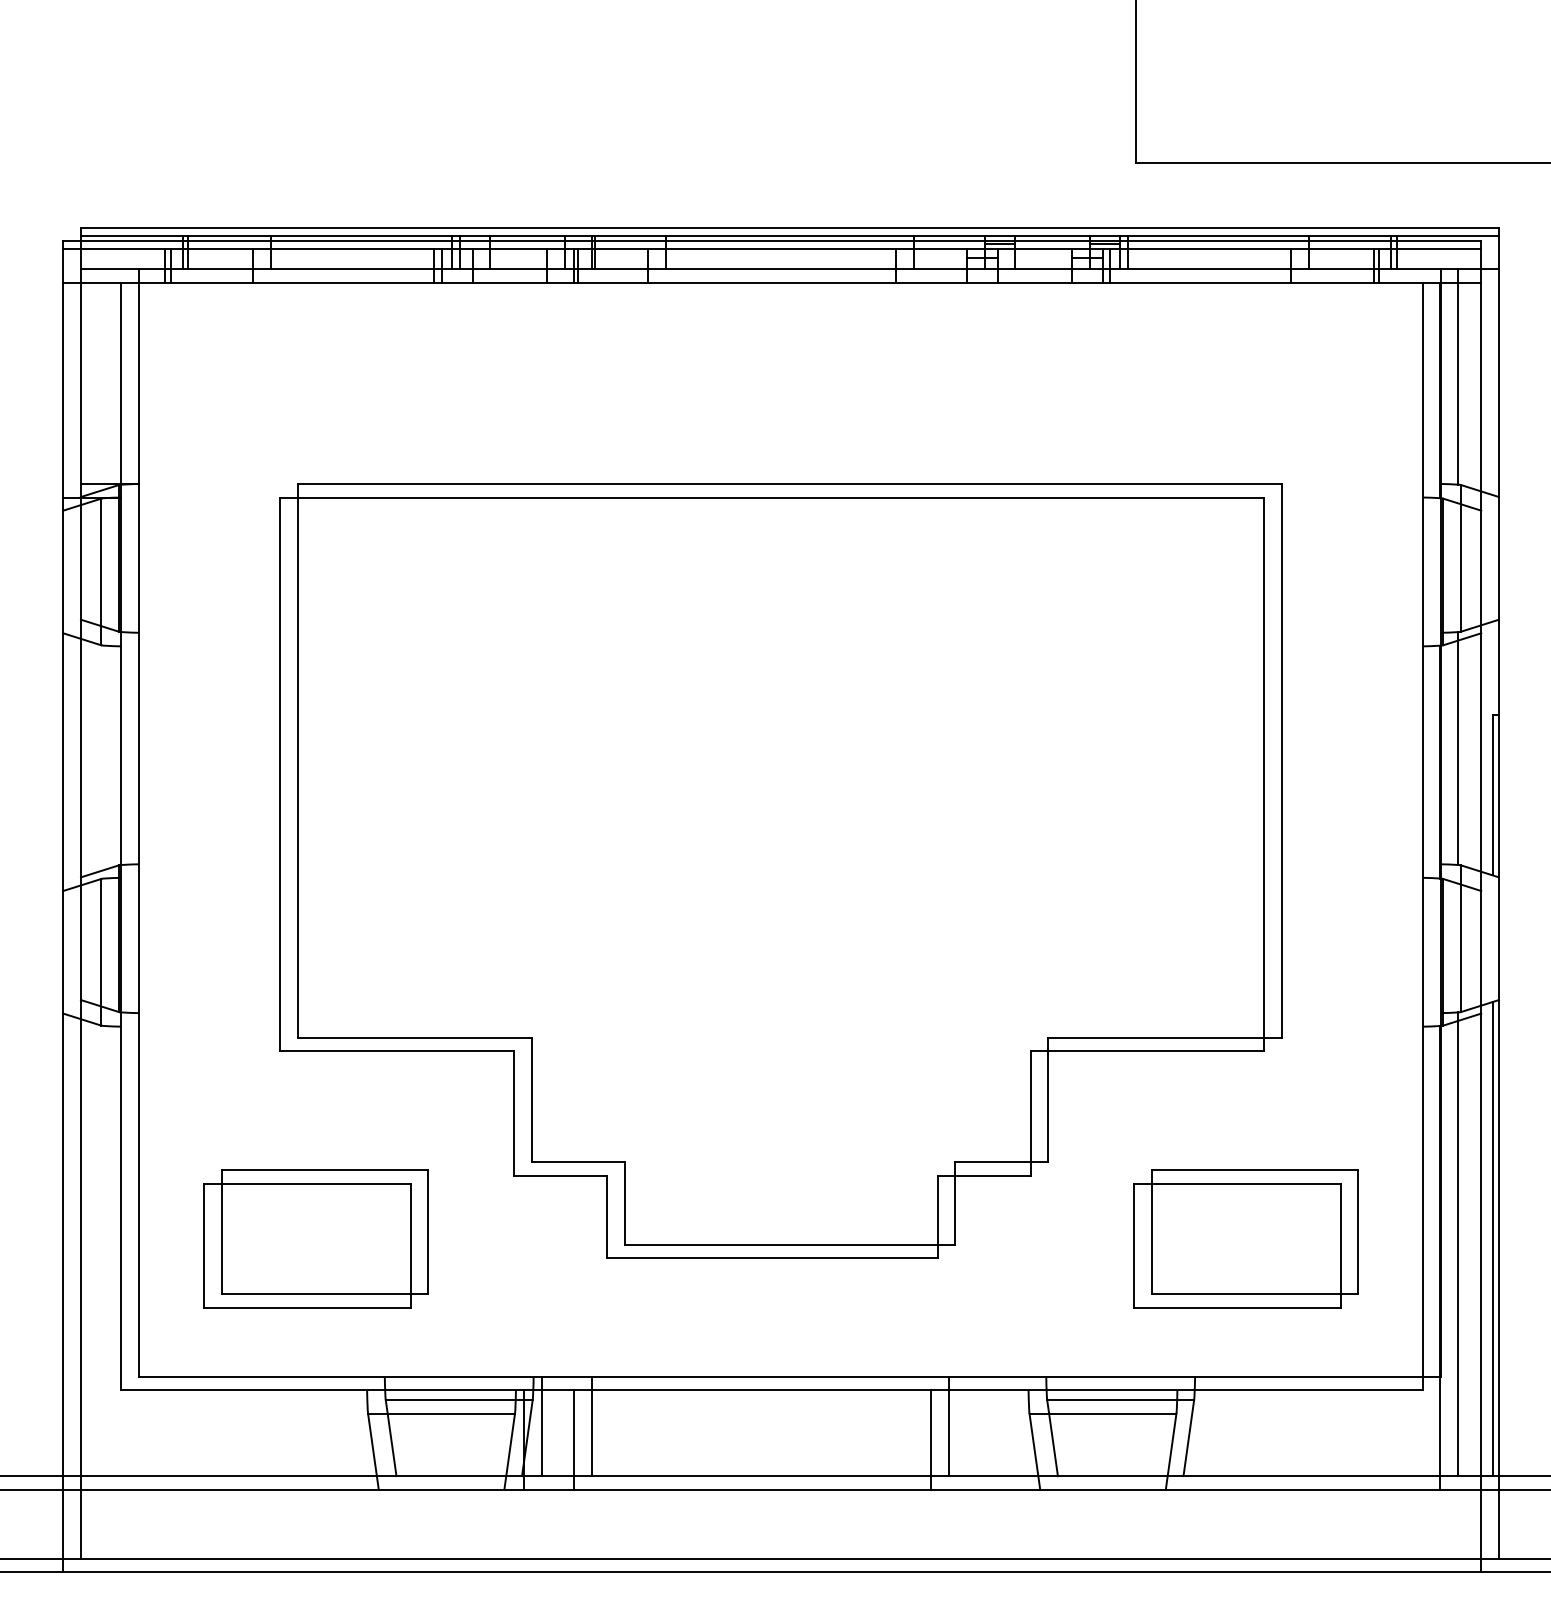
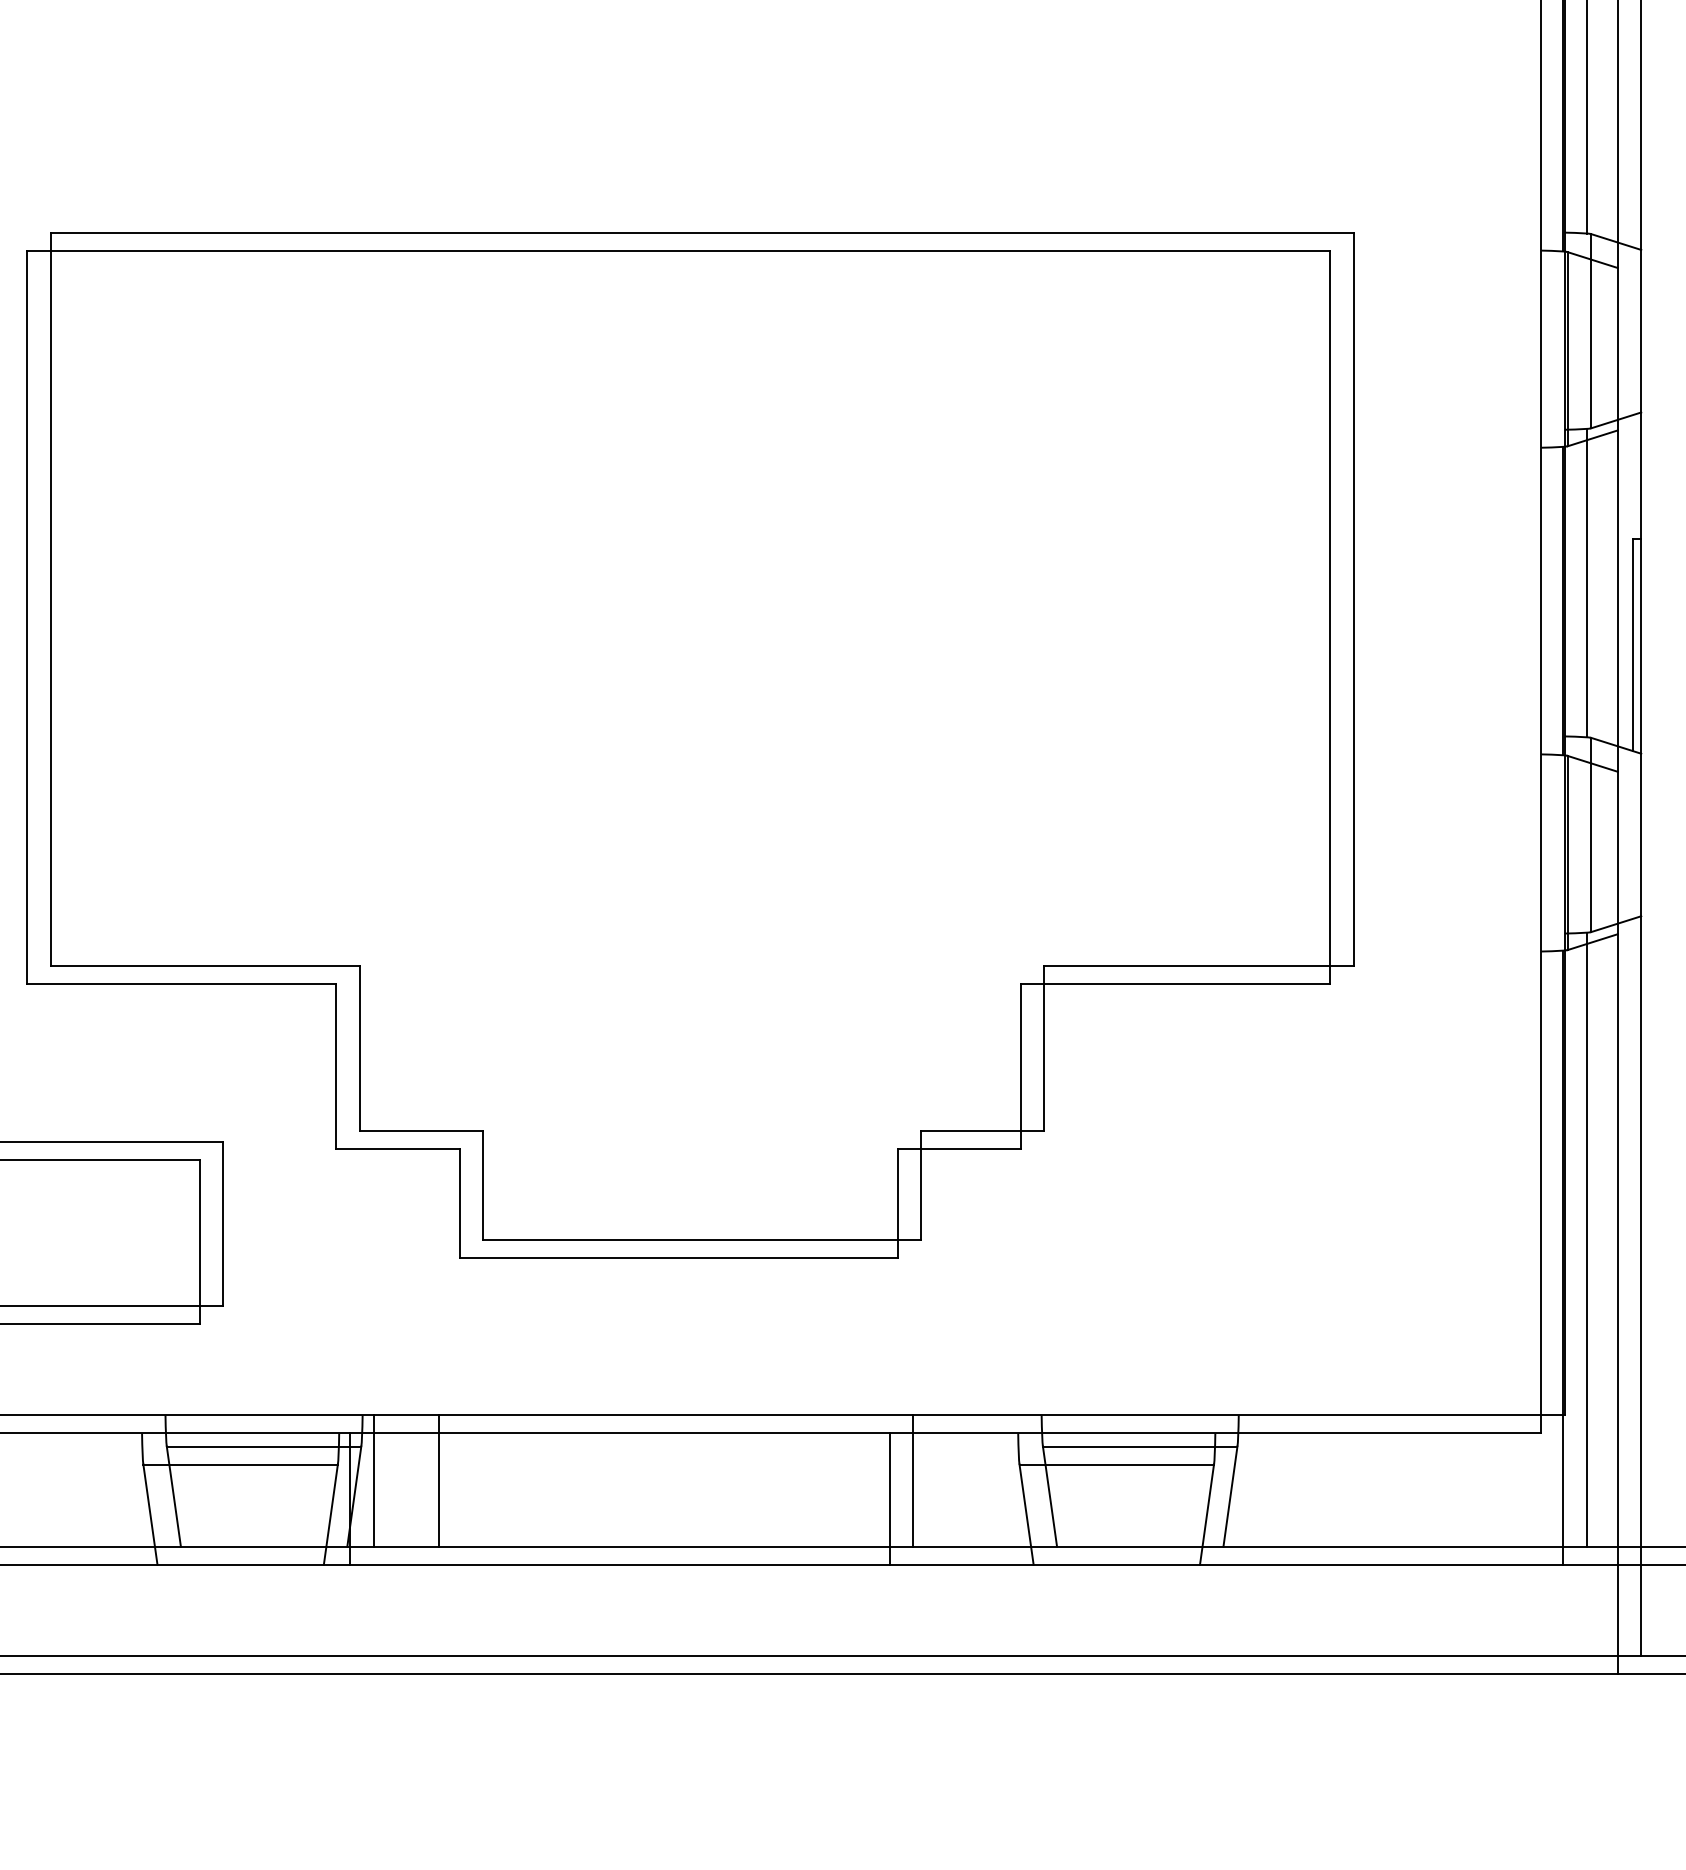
part: (1245, 1238) -> (1305, 1232), removed
line: (1492, 1238) -> (1632, 1232), removed
line: (573, 1439) -> (415, 1498), removed

